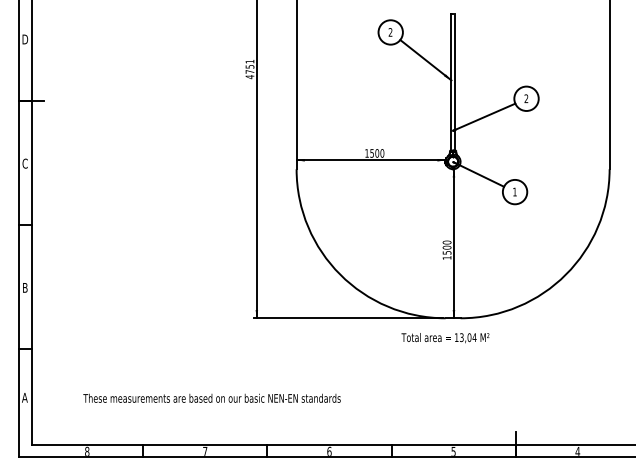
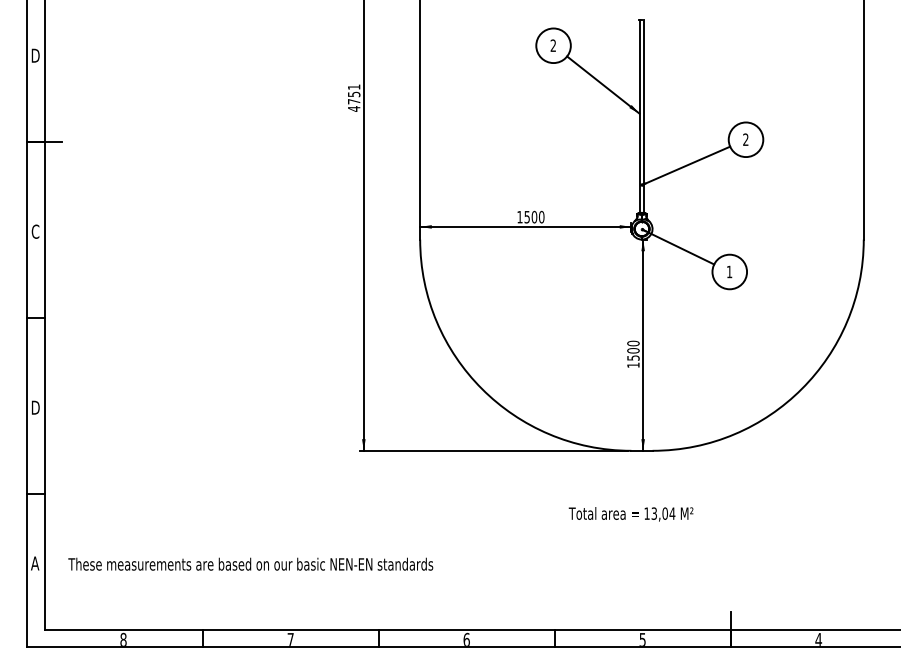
text: (25, 287) -> (35, 407), B -> D
text: (445, 338) -> (631, 514), moved
text: (211, 397) -> (249, 563), moved

